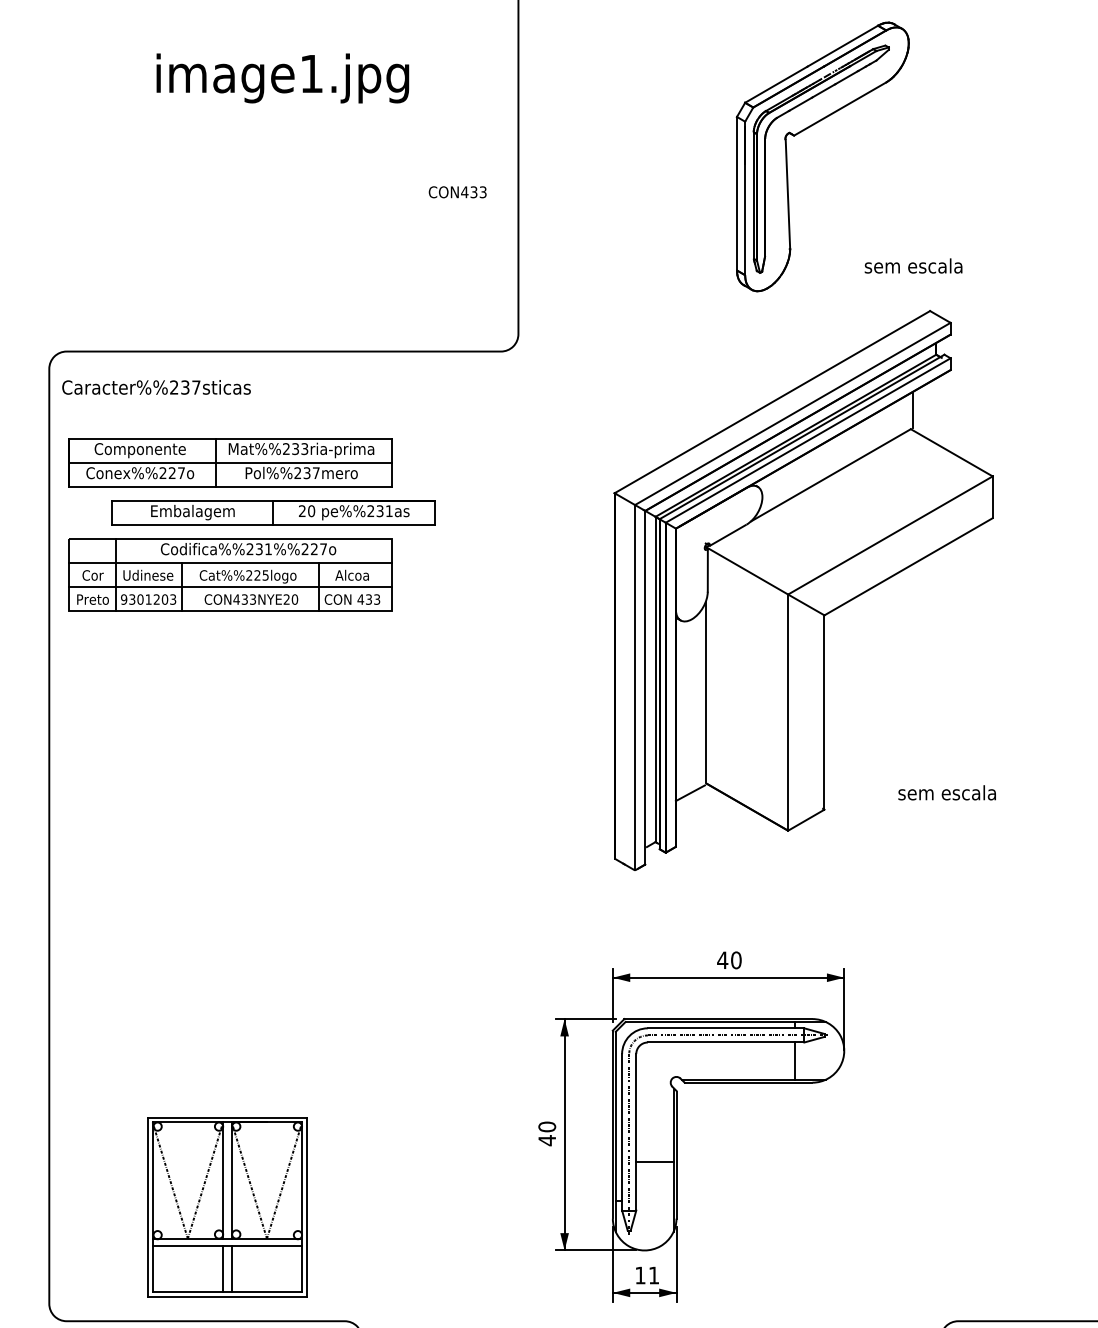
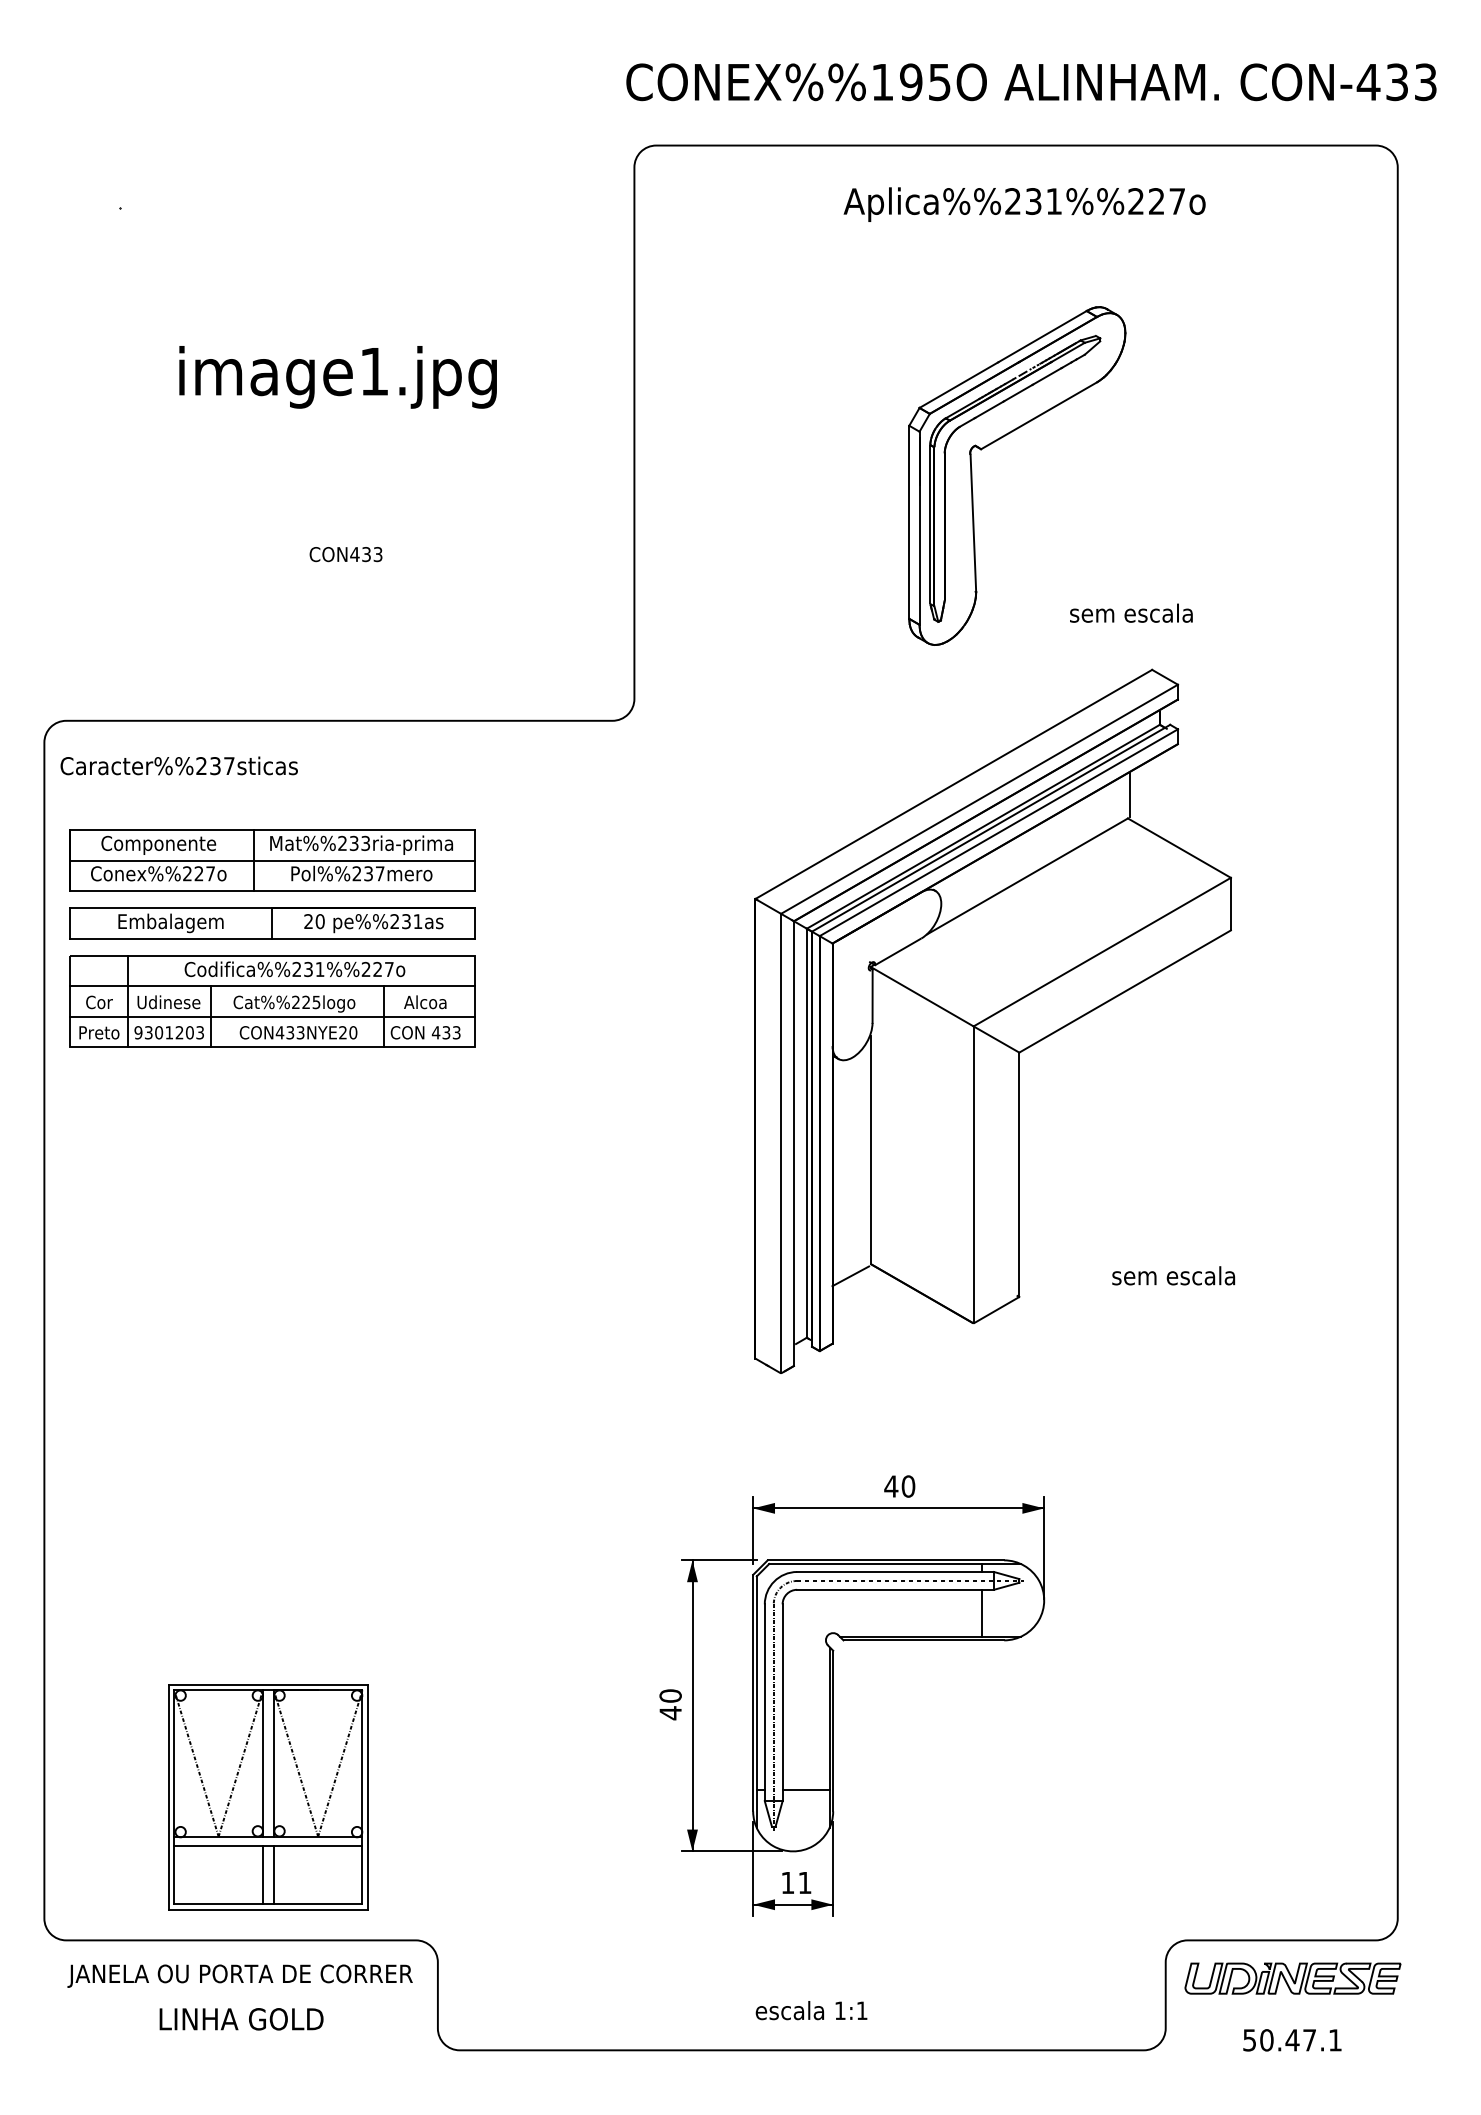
text: (457, 192) -> (345, 554), moved
part: (273, 512) -> (272, 923), moved
line: (654, 1162) -> (805, 1789), moved

